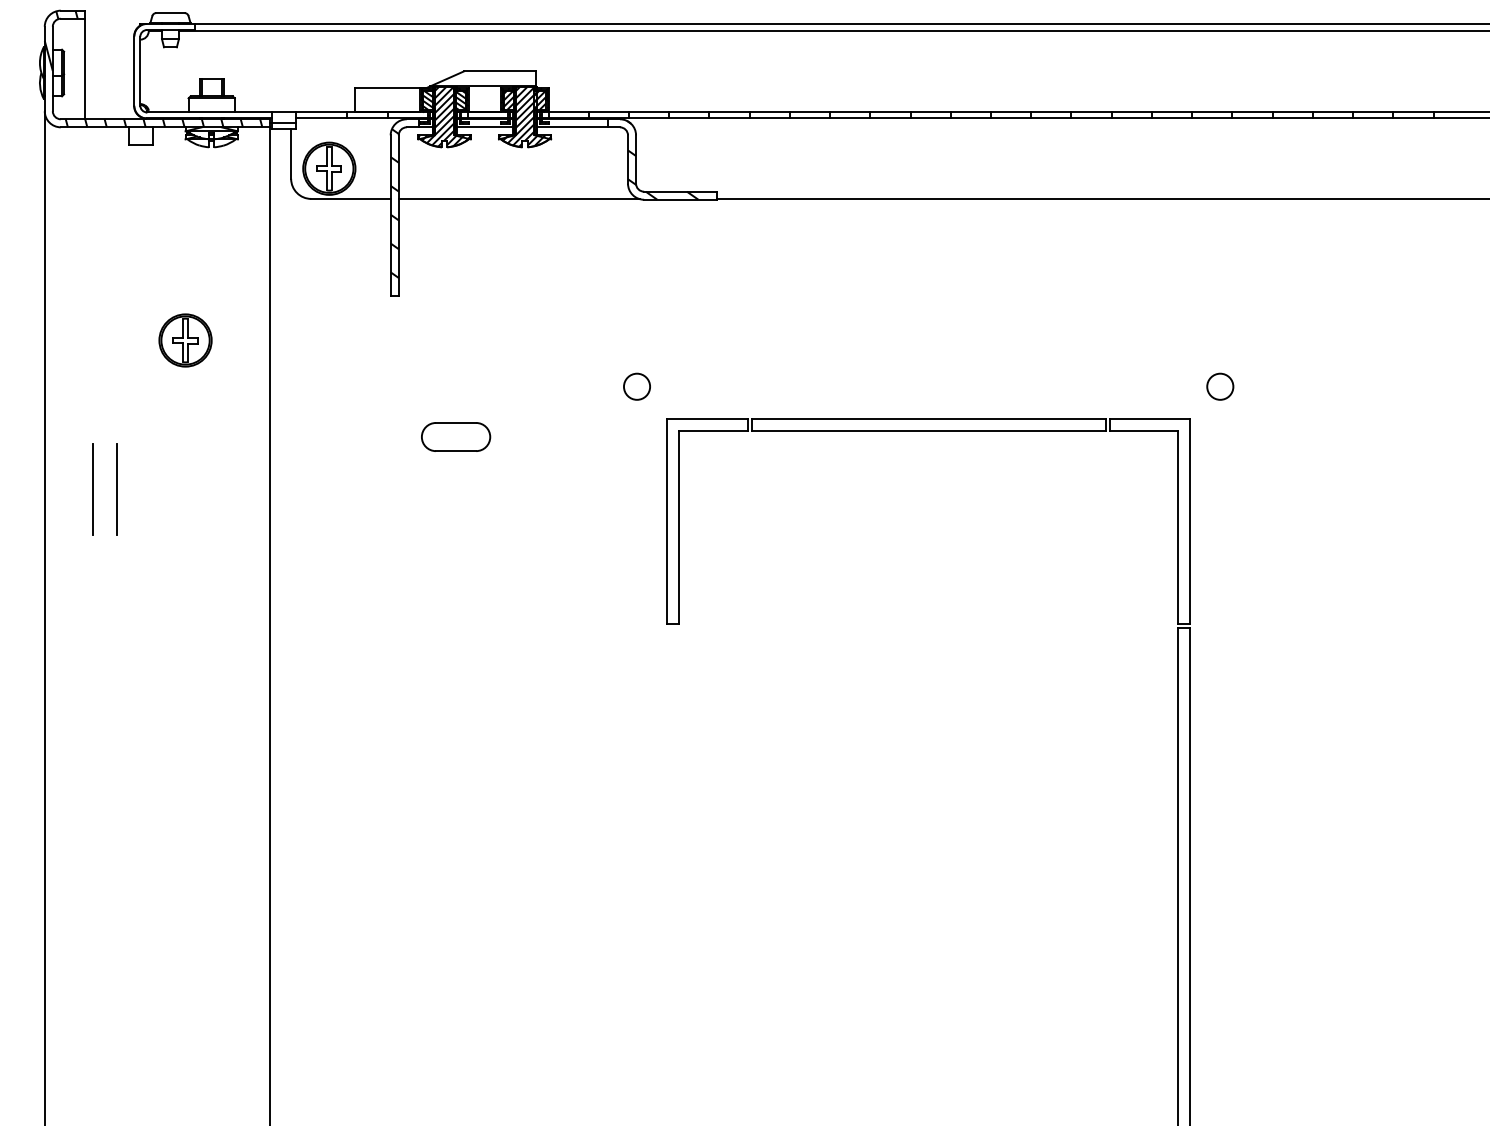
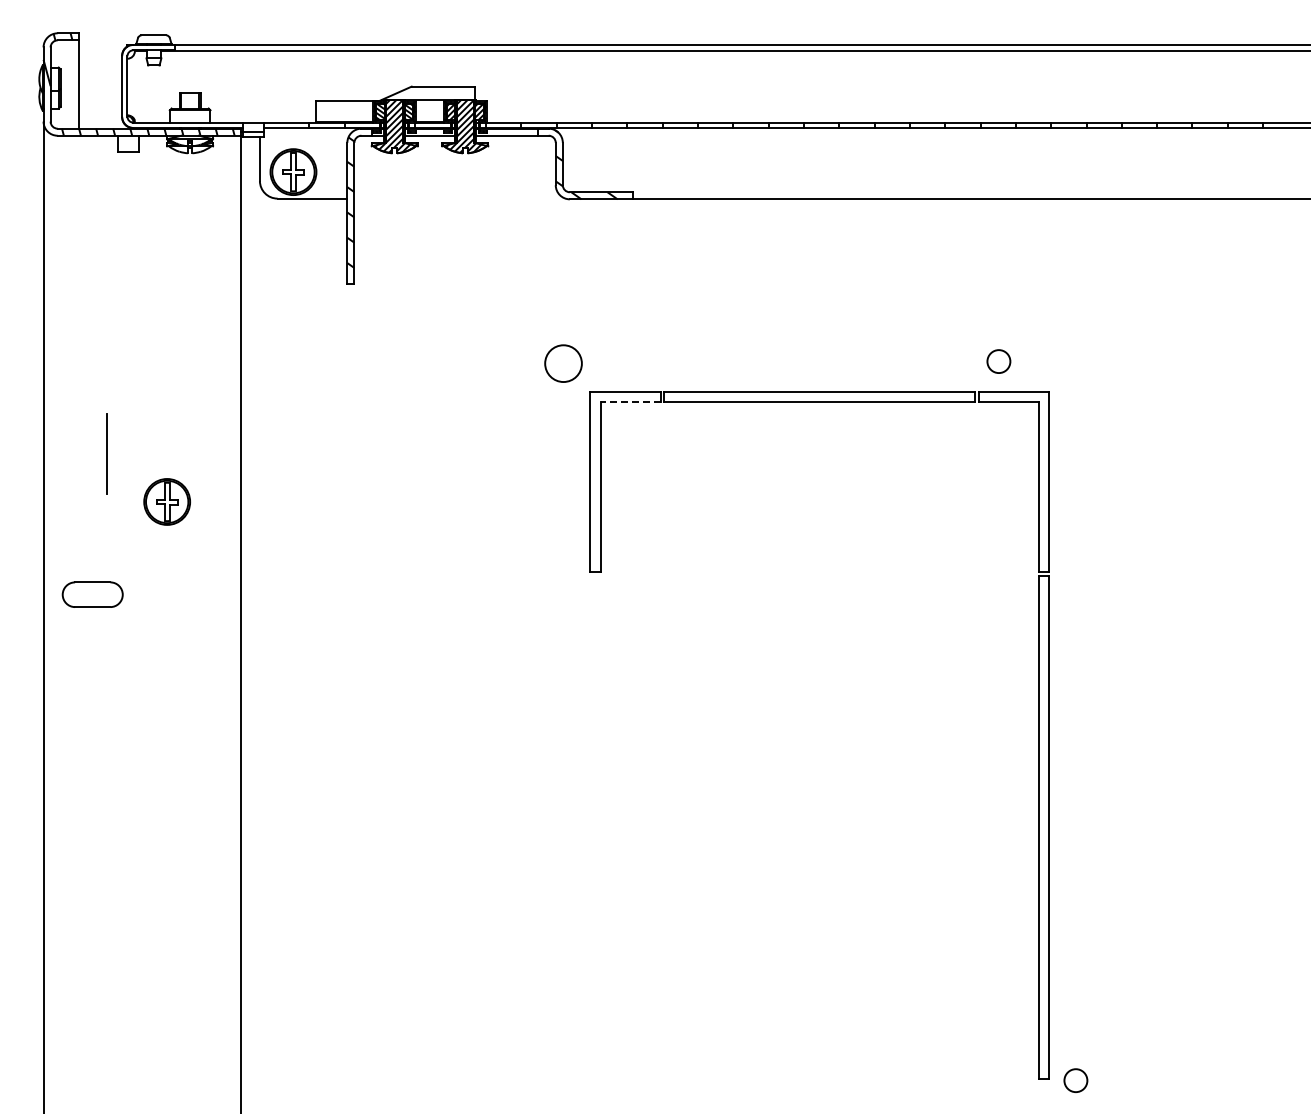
line: (519, 198) -> (460, 198), removed
part: (184, 339) -> (166, 501), moved
circle: (636, 386) -> (563, 363), size x1.6
circle: (1219, 386) -> (998, 361), moved
line: (713, 431) -> (630, 402), solid -> dashed
part: (455, 436) -> (92, 594), moved
line: (92, 489) -> (85, 453), removed

